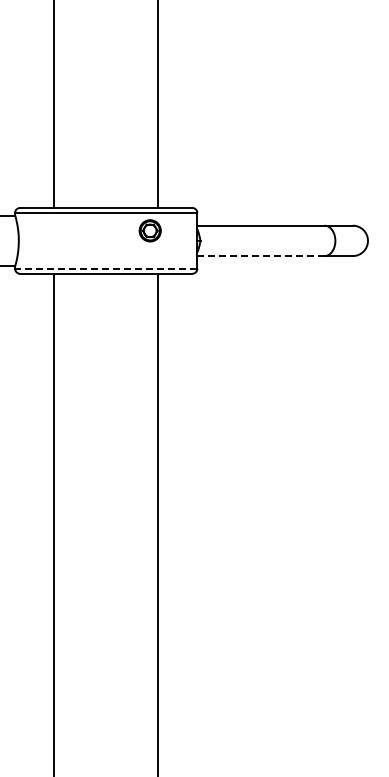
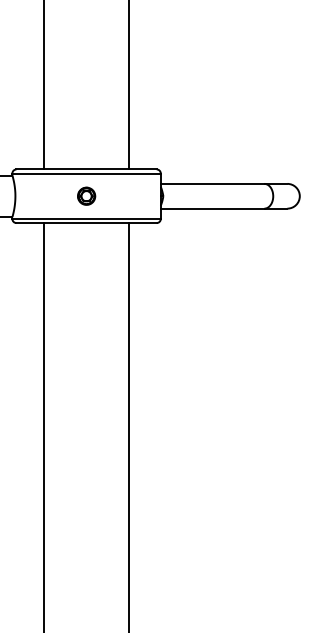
part: (149, 230) -> (86, 195), moved
line: (261, 256) -> (213, 208), dashed -> solid
line: (105, 268) -> (86, 218), dashed -> solid

